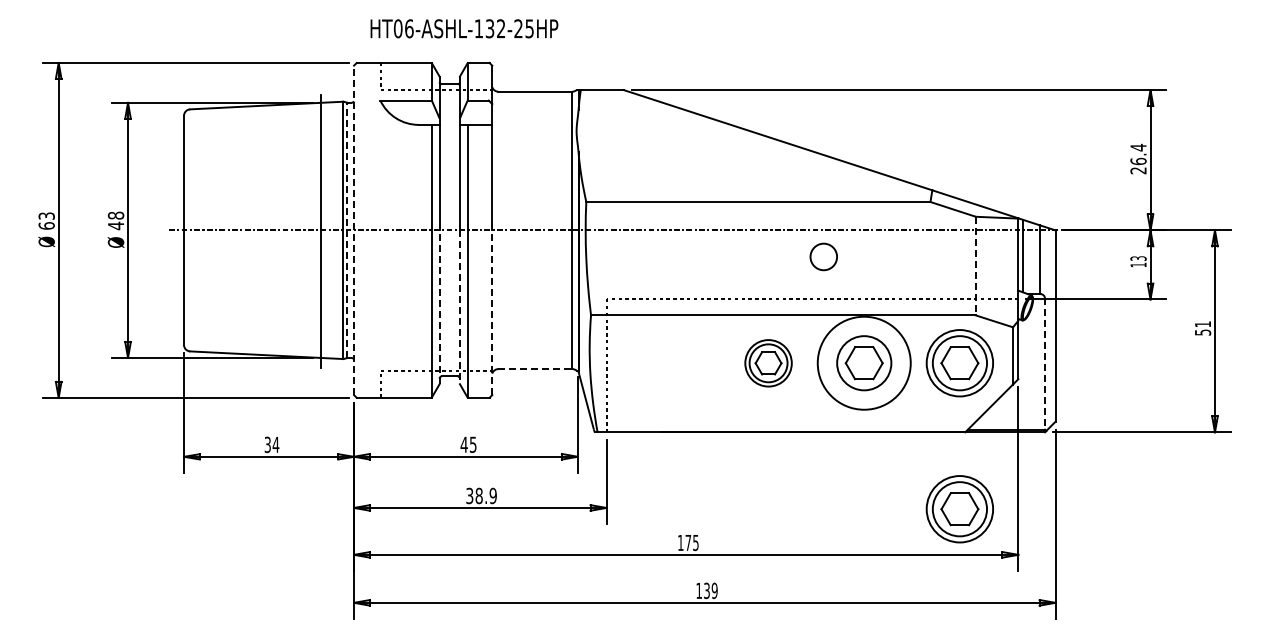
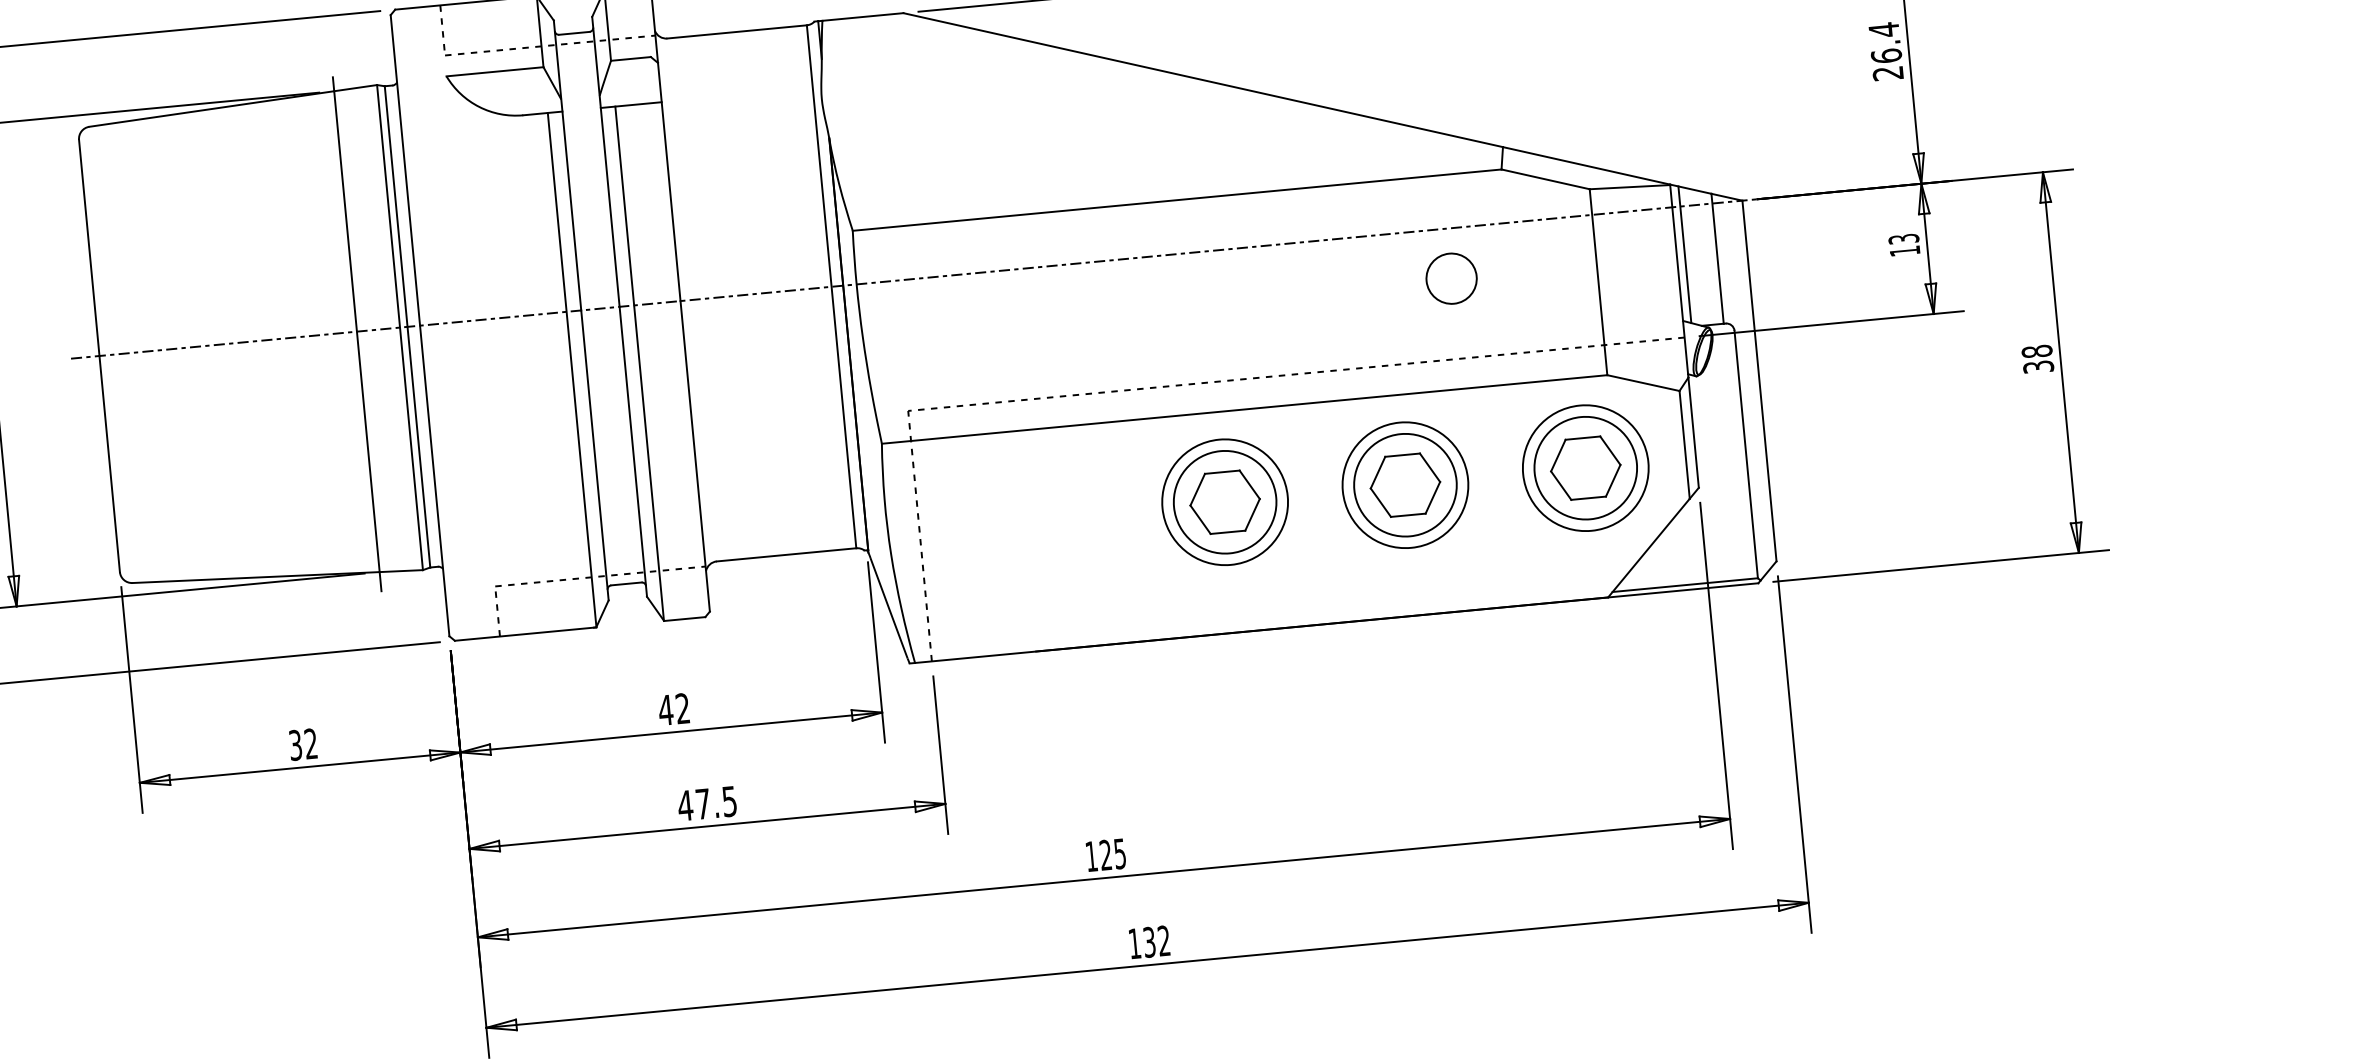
line: (347, 230) -> (407, 327), dashed -> solid
line: (354, 230) -> (420, 325), dashed -> solid
circle: (823, 256) -> (1450, 277), moved
line: (975, 266) -> (1597, 283), dashed -> solid
line: (439, 307) -> (594, 455), dashed -> solid
line: (459, 307) -> (632, 452), dashed -> solid
line: (492, 312) -> (695, 455), dashed -> solid
text: (1202, 328) -> (2036, 359), 51 -> 38
part: (768, 363) -> (1224, 502), size x1.43
circle: (864, 363) -> (1405, 485), size x0.71
line: (1044, 364) -> (1745, 455), dashed -> solid
line: (535, 369) -> (786, 555), dashed -> solid
text: (275, 444) -> (310, 743), 34 -> 32
text: (472, 444) -> (681, 708), 45 -> 42
text: (480, 495) -> (705, 802), 38.9 -> 47.5
part: (959, 509) -> (1611, 743), removed
text: (688, 542) -> (1106, 854), 175 -> 125
text: (714, 590) -> (1163, 940), 139 -> 132

